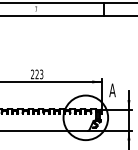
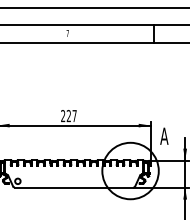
text: (41, 73) -> (74, 115), 223 -> 227

